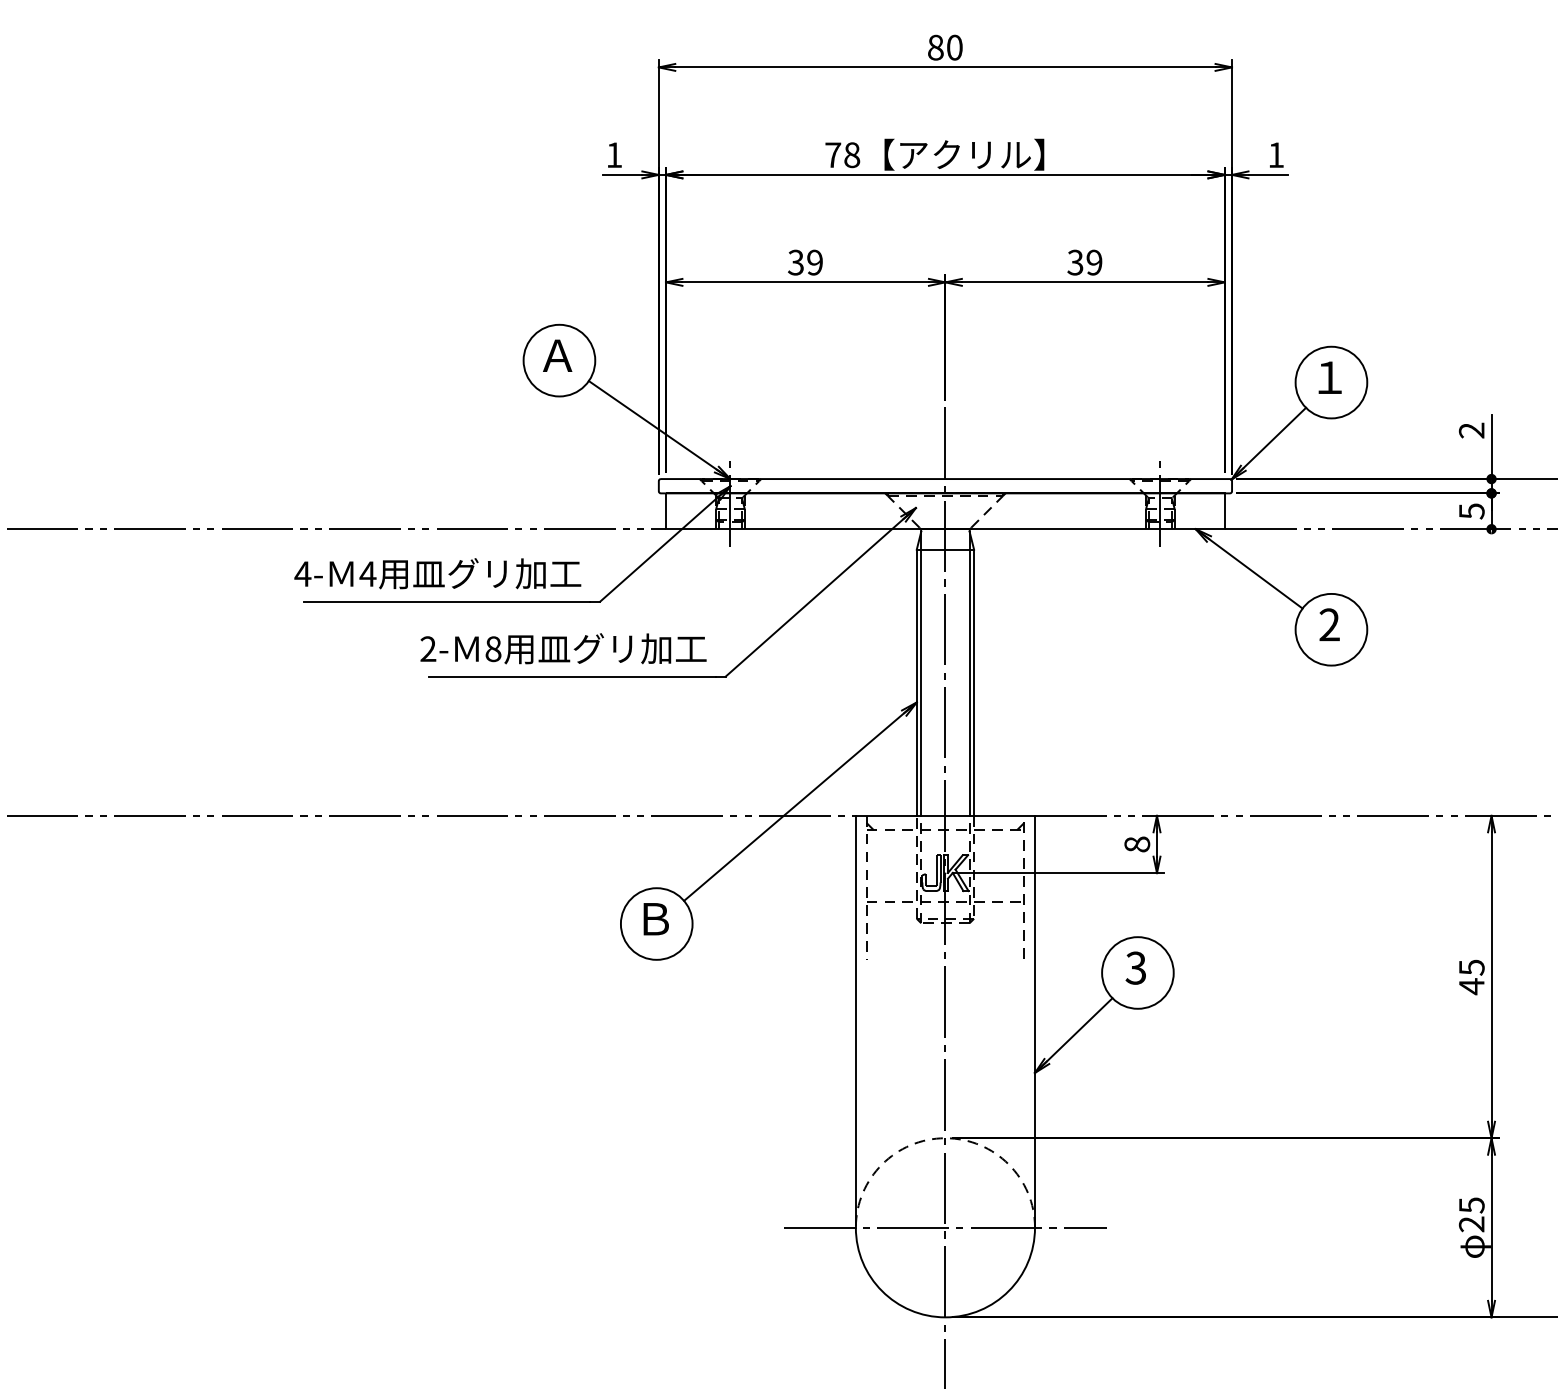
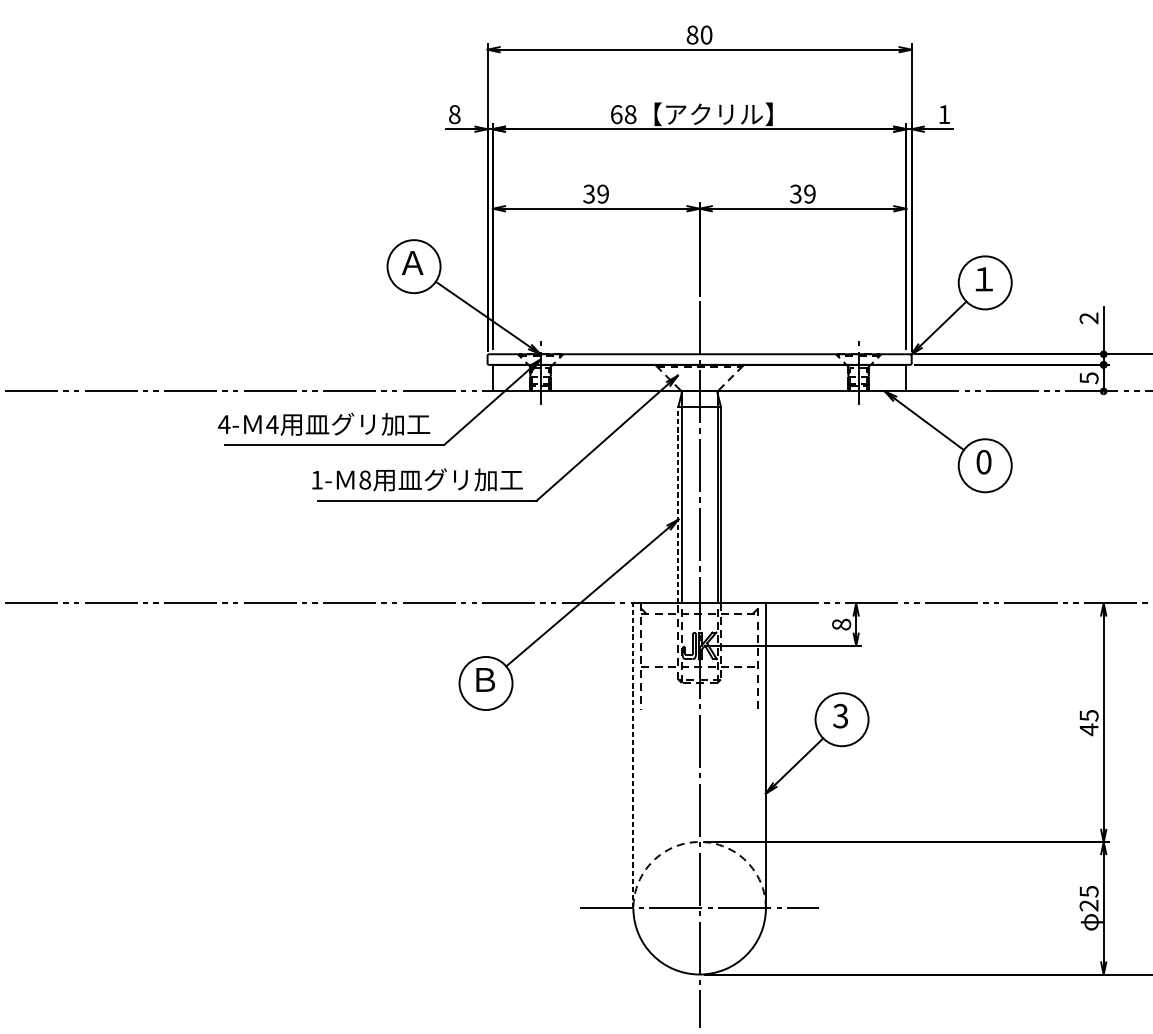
text: (614, 155) -> (454, 114), 1 -> 8
text: (833, 155) -> (616, 114), 78 -> 68
text: (1329, 624) -> (983, 461), 2 -> 0
text: (428, 648) -> (317, 479), 2- -> 1-
line: (916, 682) -> (678, 504), solid -> dashed
line: (855, 1021) -> (633, 755), solid -> dashed

